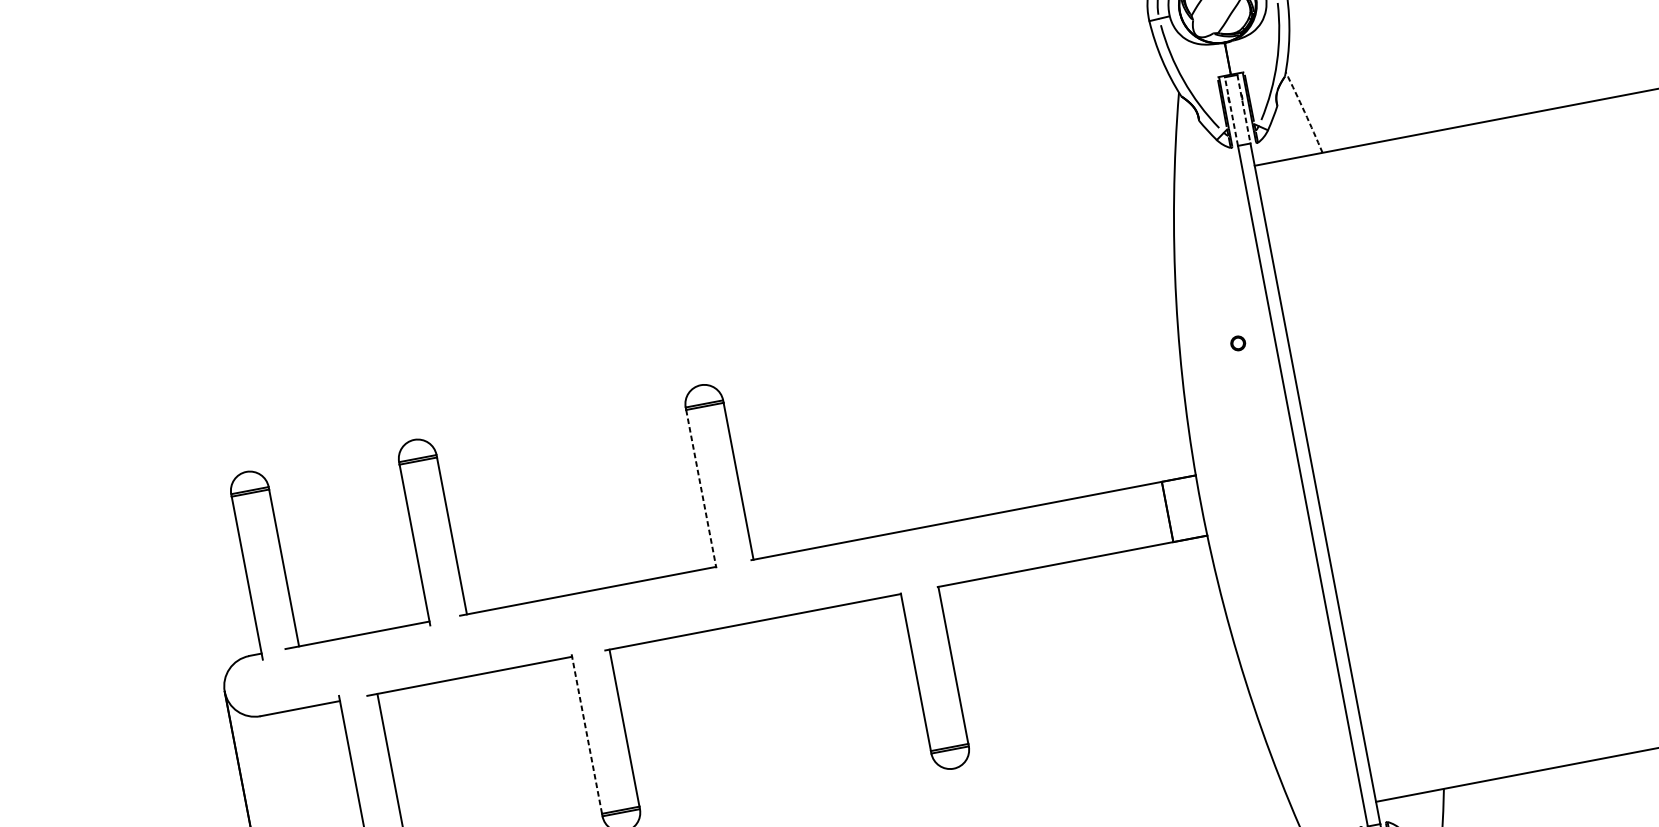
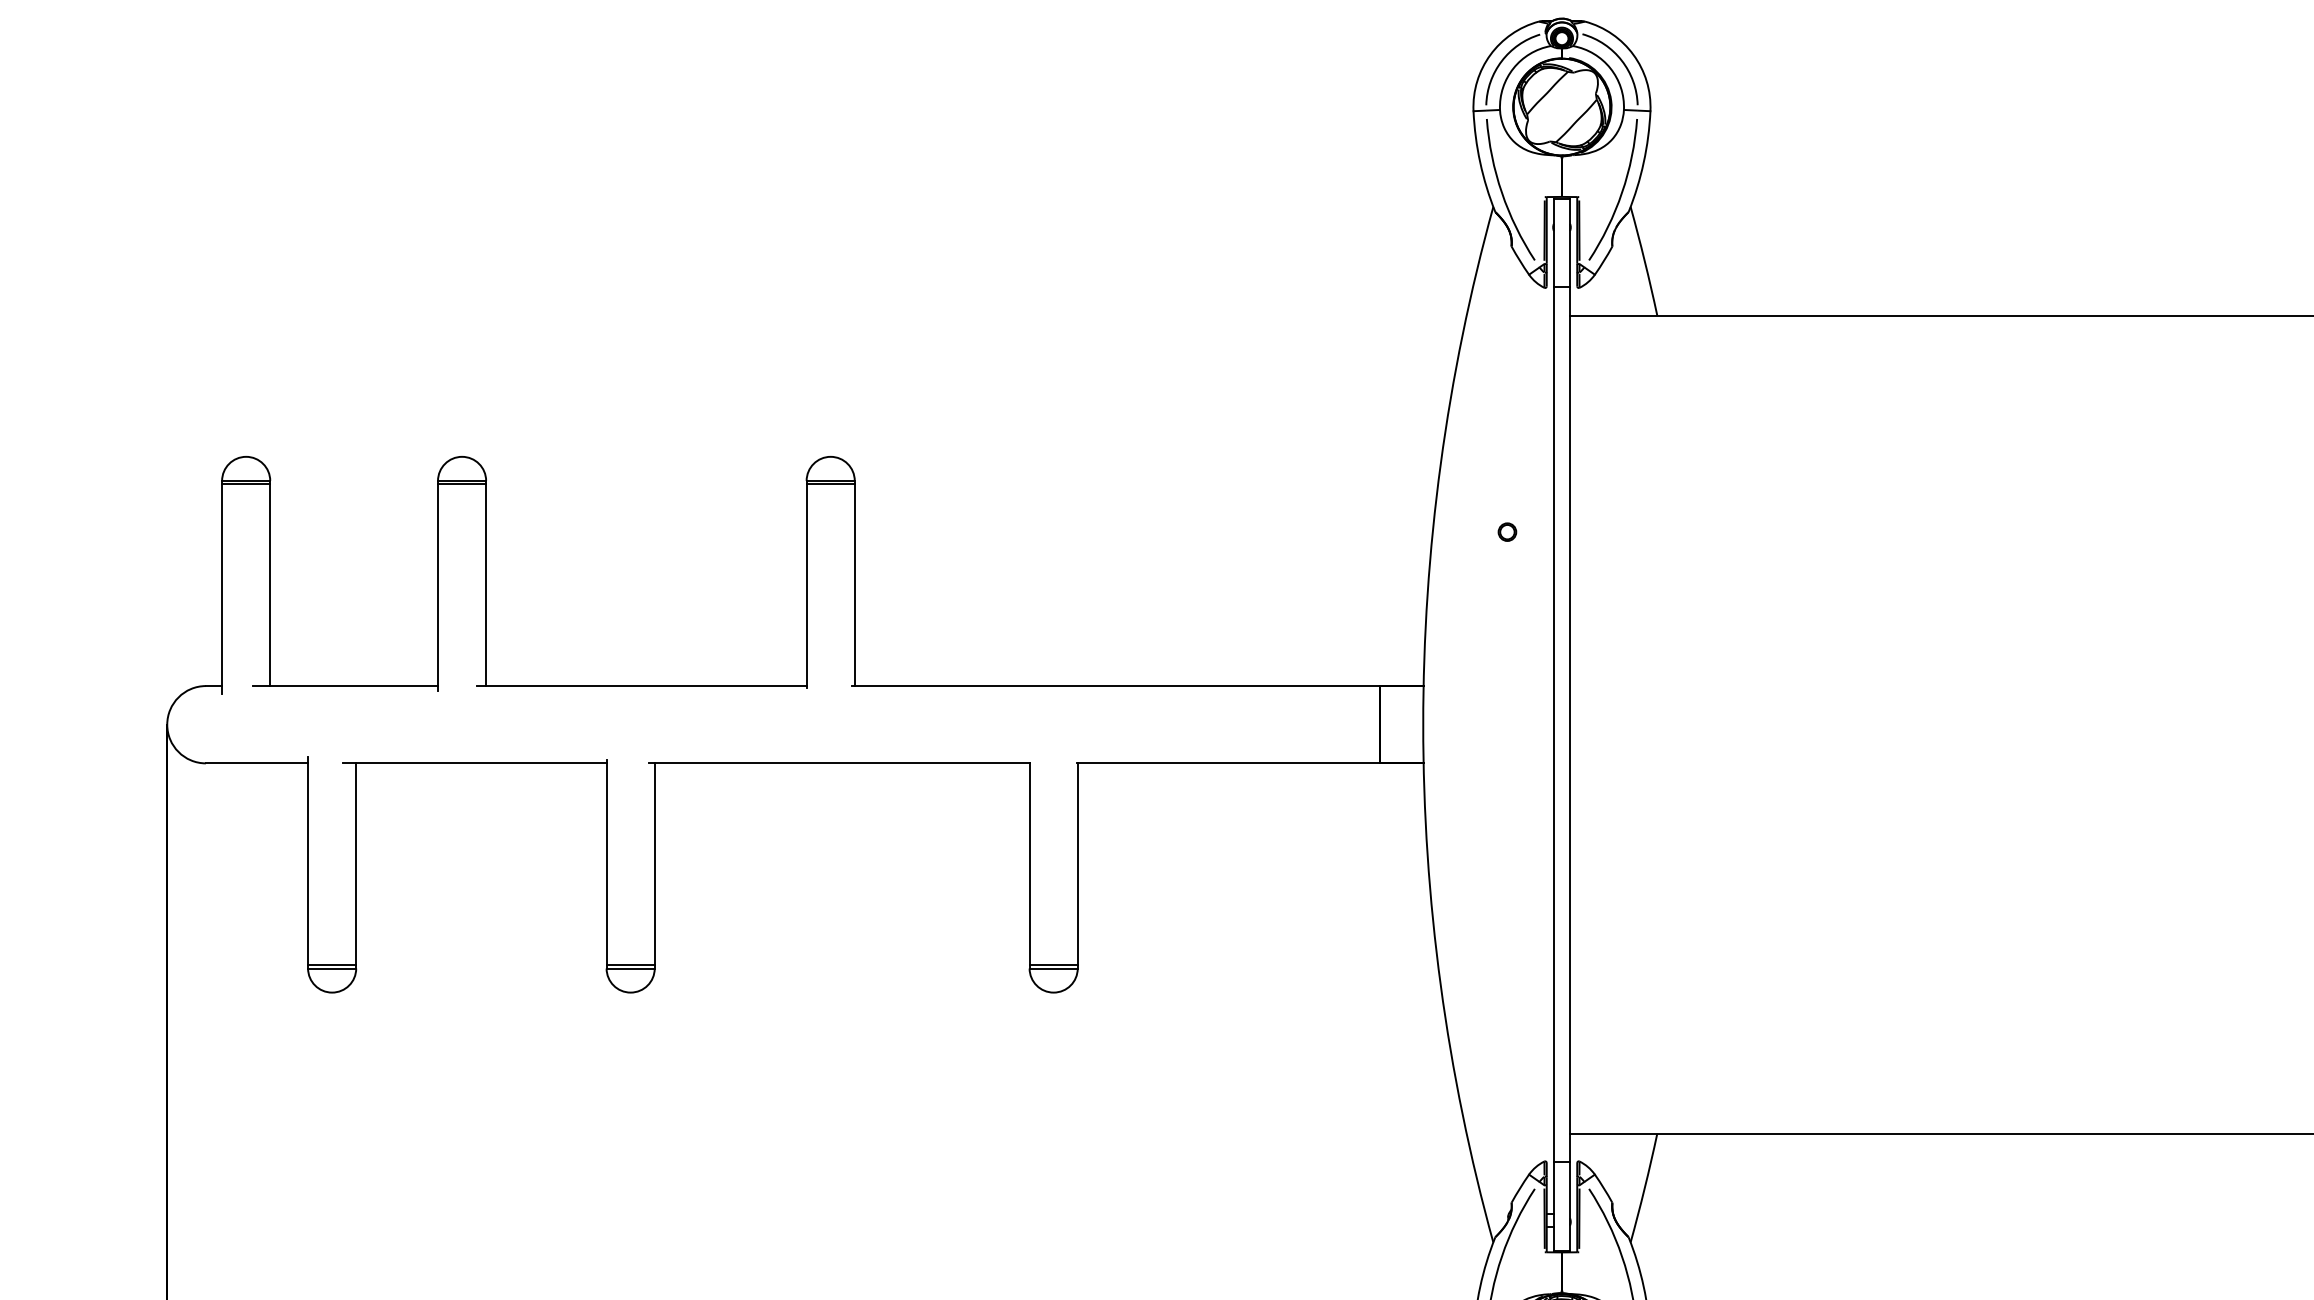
line: (1244, 109) -> (1570, 243), dashed -> solid
line: (1231, 111) -> (1553, 242), dashed -> solid
arc: (1304, 112) -> (1644, 261), dashed -> solid
line: (701, 488) -> (806, 585), dashed -> solid
line: (586, 733) -> (606, 862), dashed -> solid

